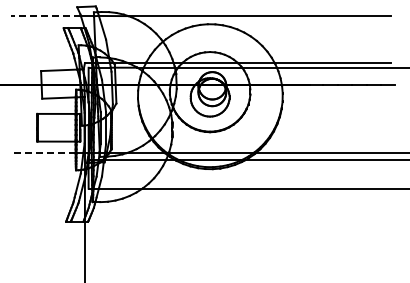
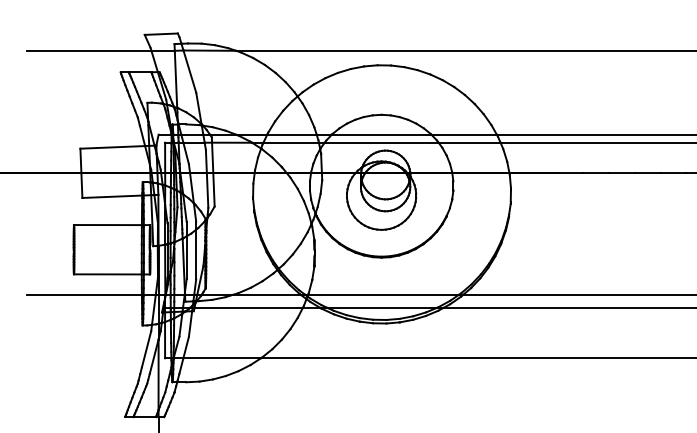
line: (45, 16) -> (88, 51), dashed -> solid
line: (42, 153) -> (82, 295), dashed -> solid

